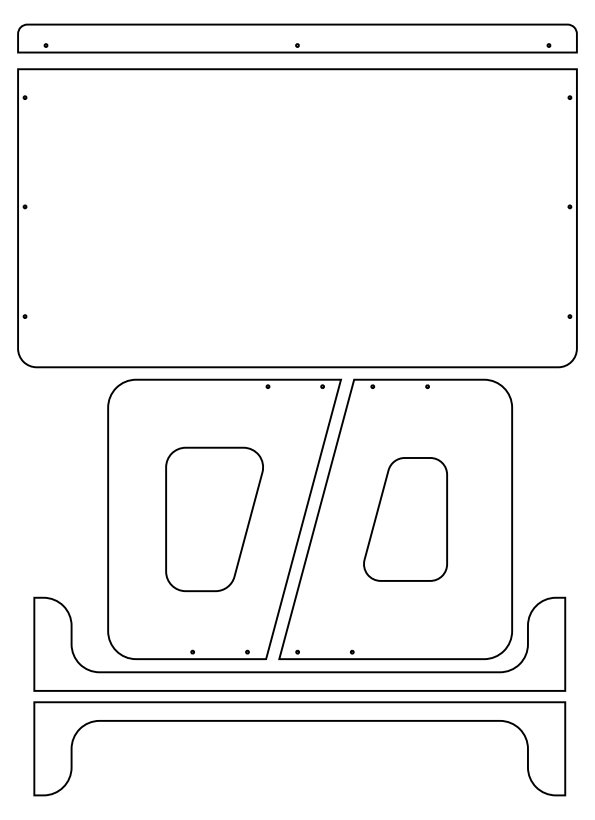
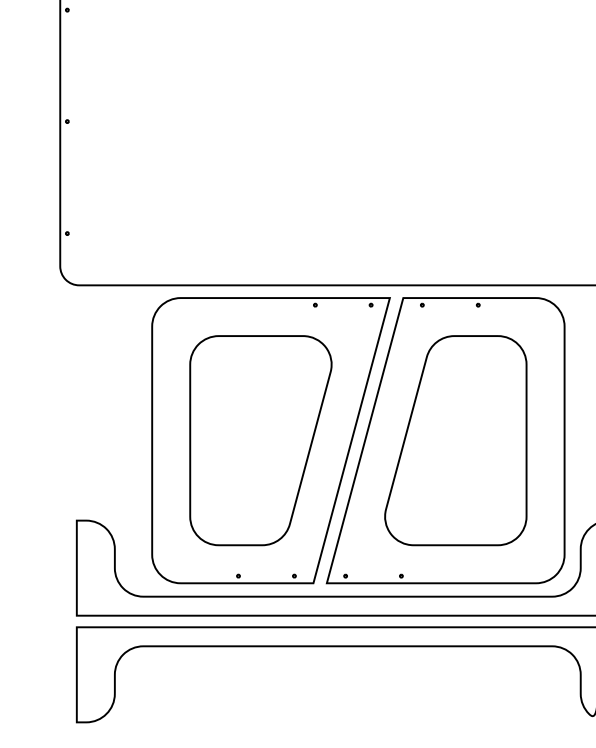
part: (214, 519) -> (260, 440), size x1.43
part: (405, 519) -> (455, 440), size x1.67

